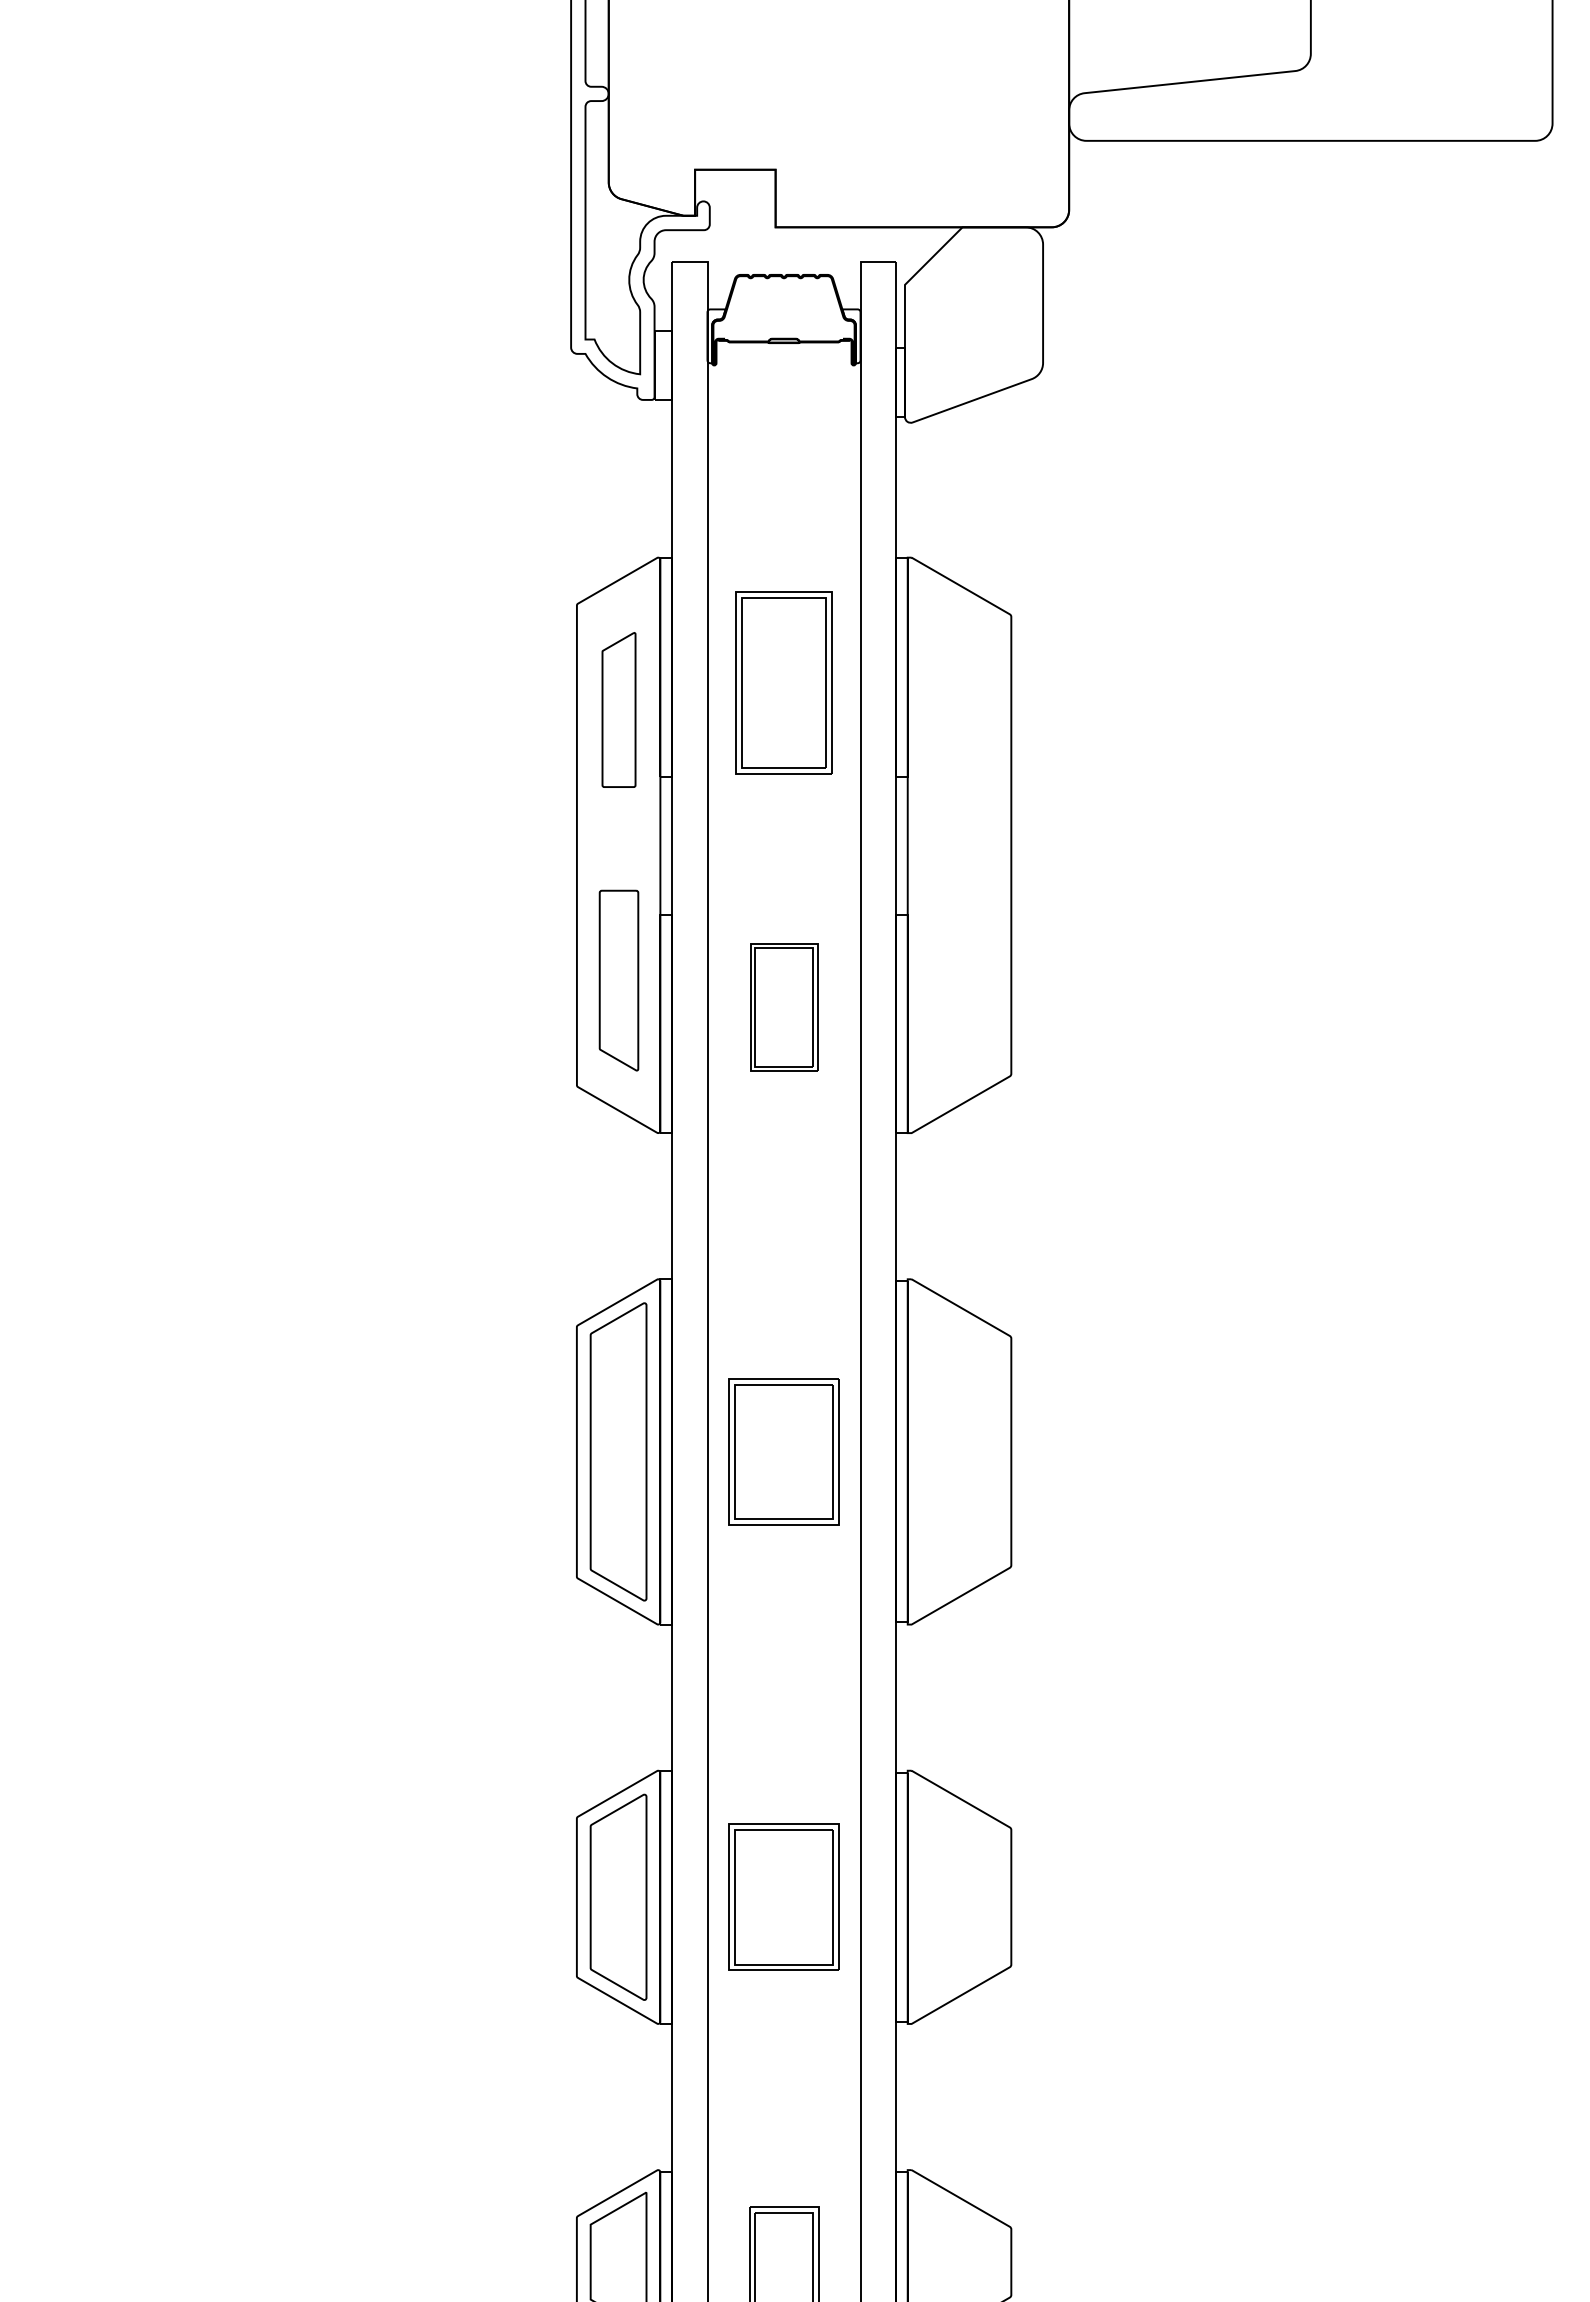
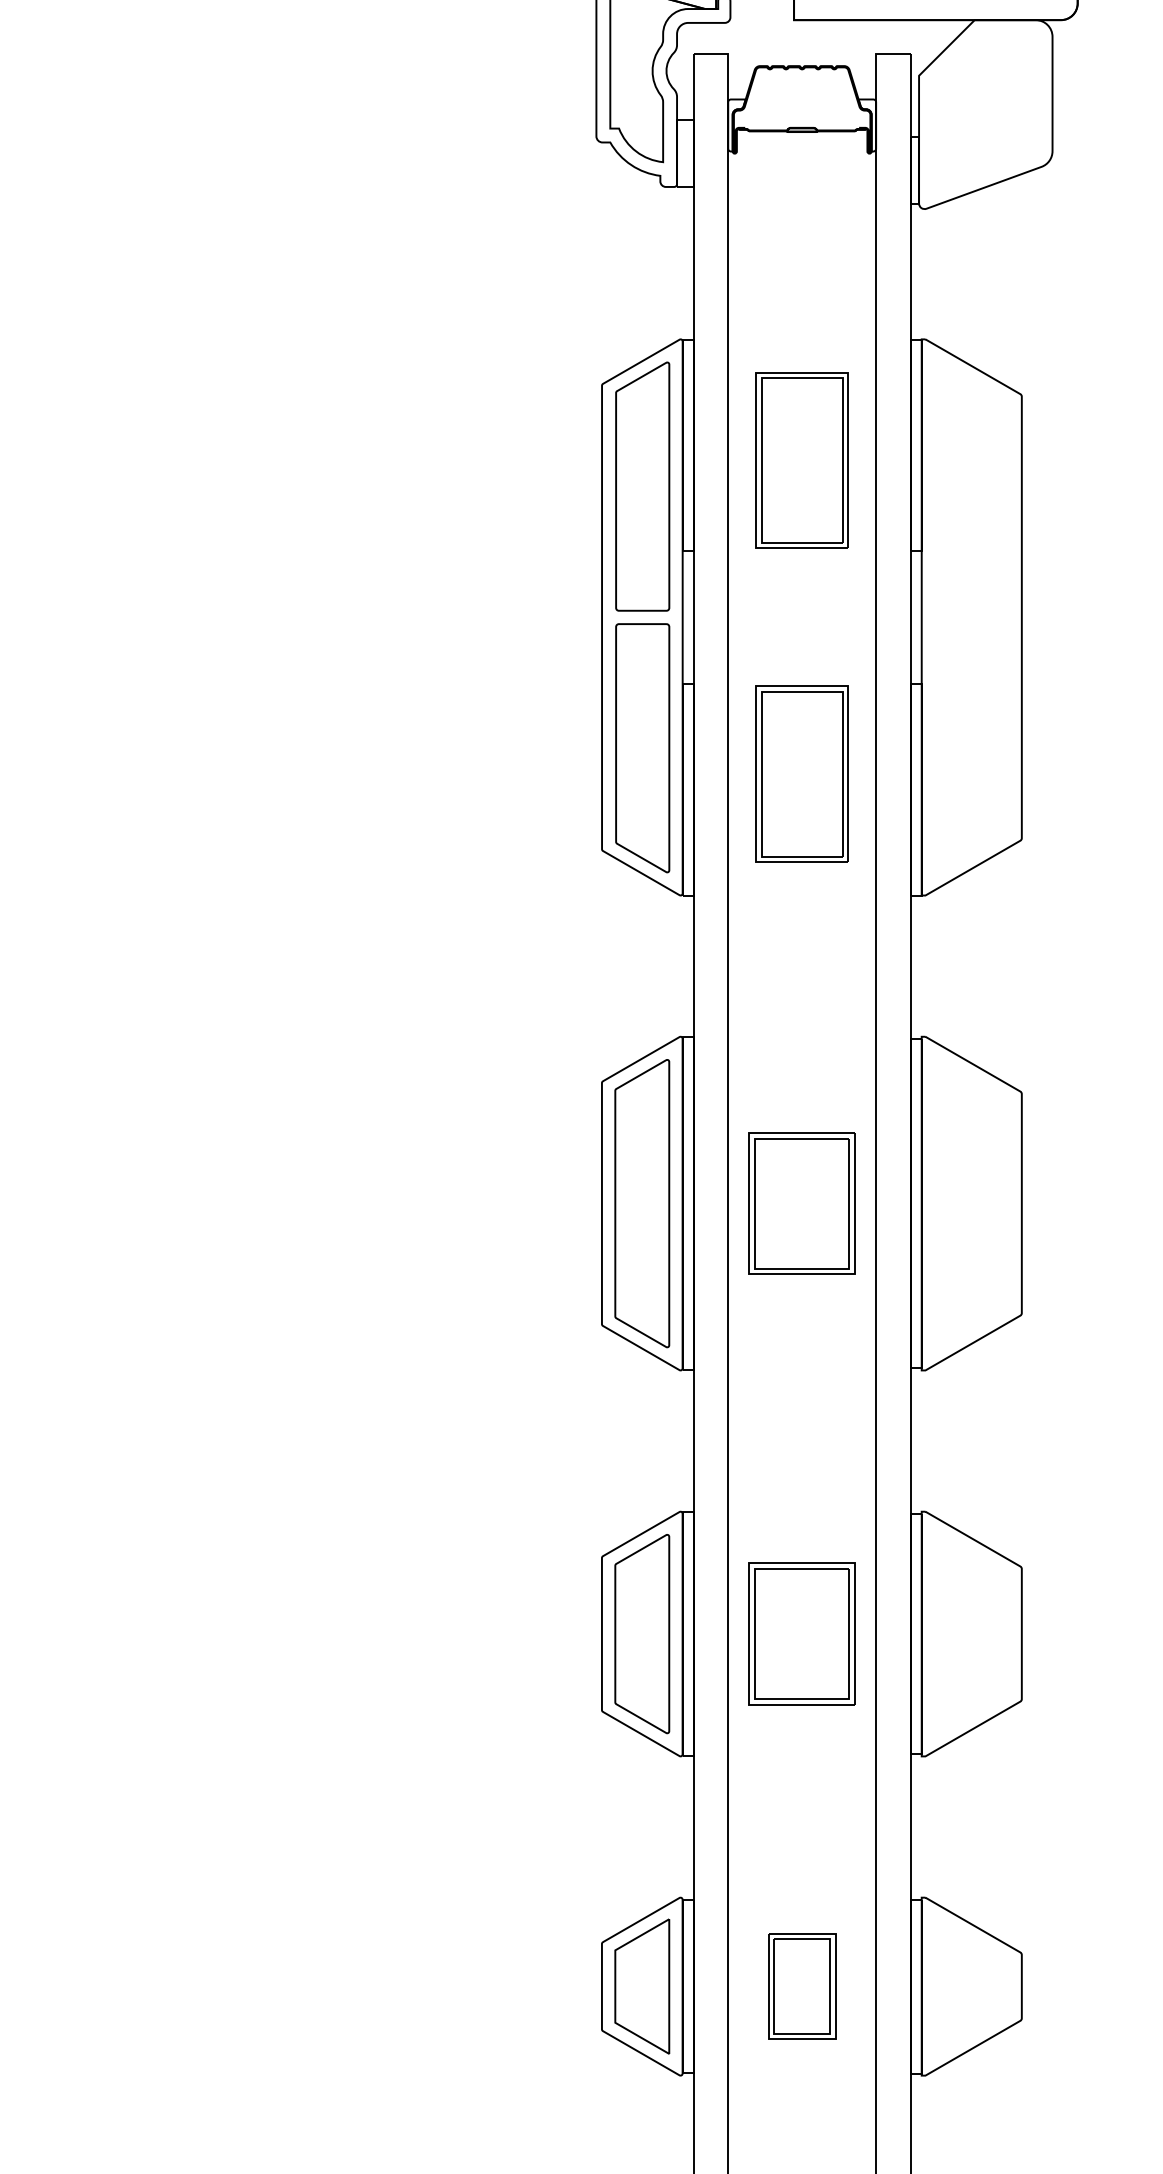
part: (618, 709) -> (642, 486), size x1.67
part: (618, 980) -> (642, 748), size x1.43
part: (783, 1007) -> (801, 774), size x1.43

